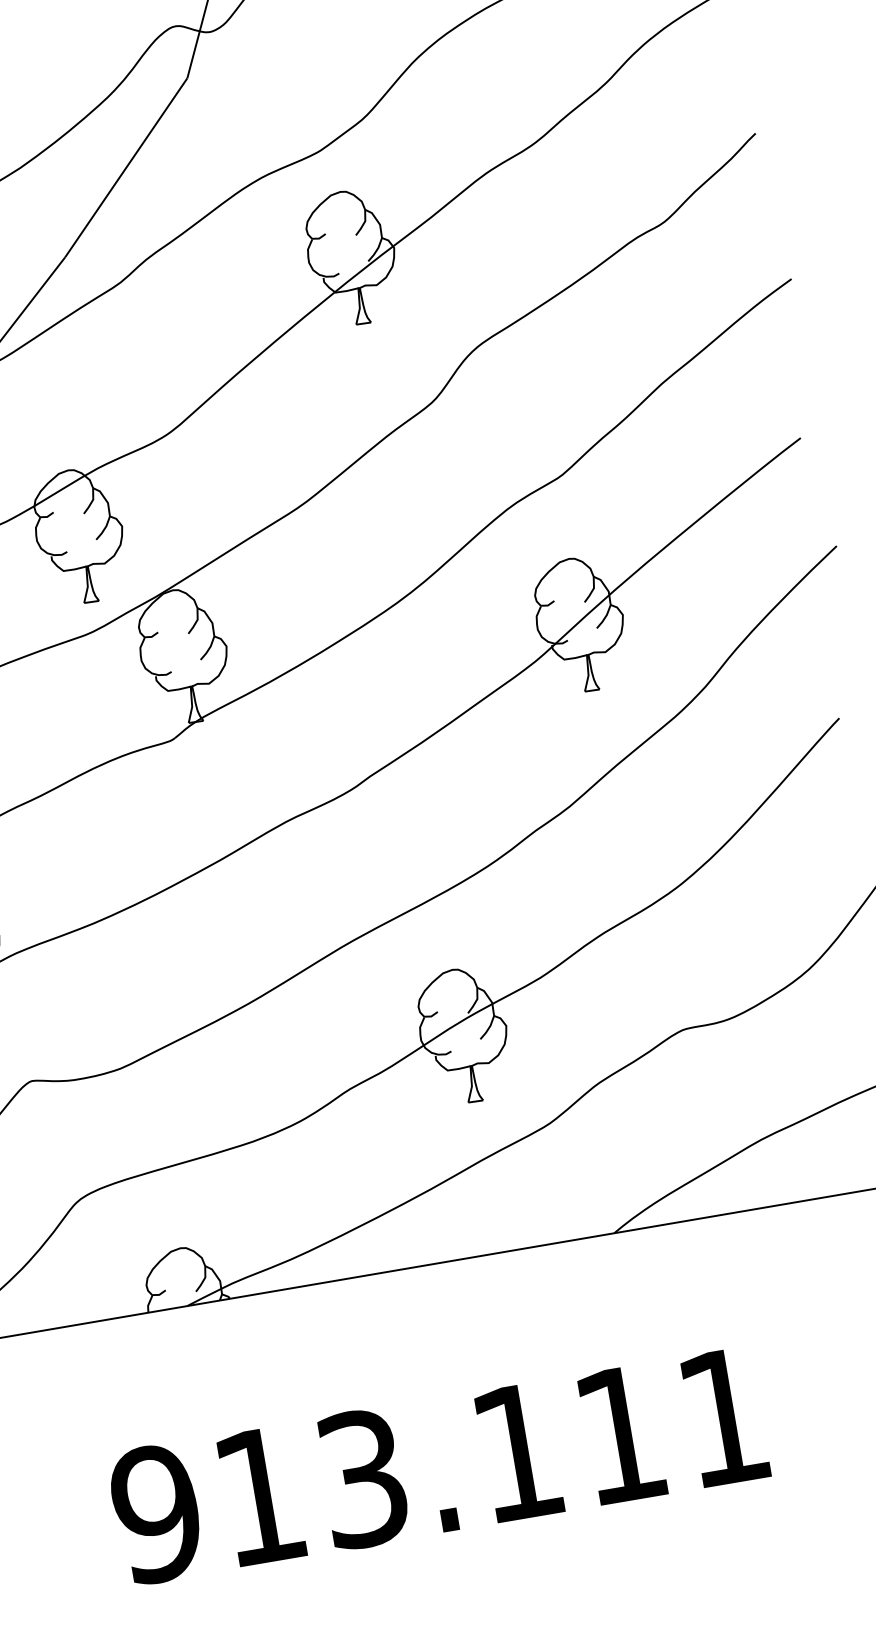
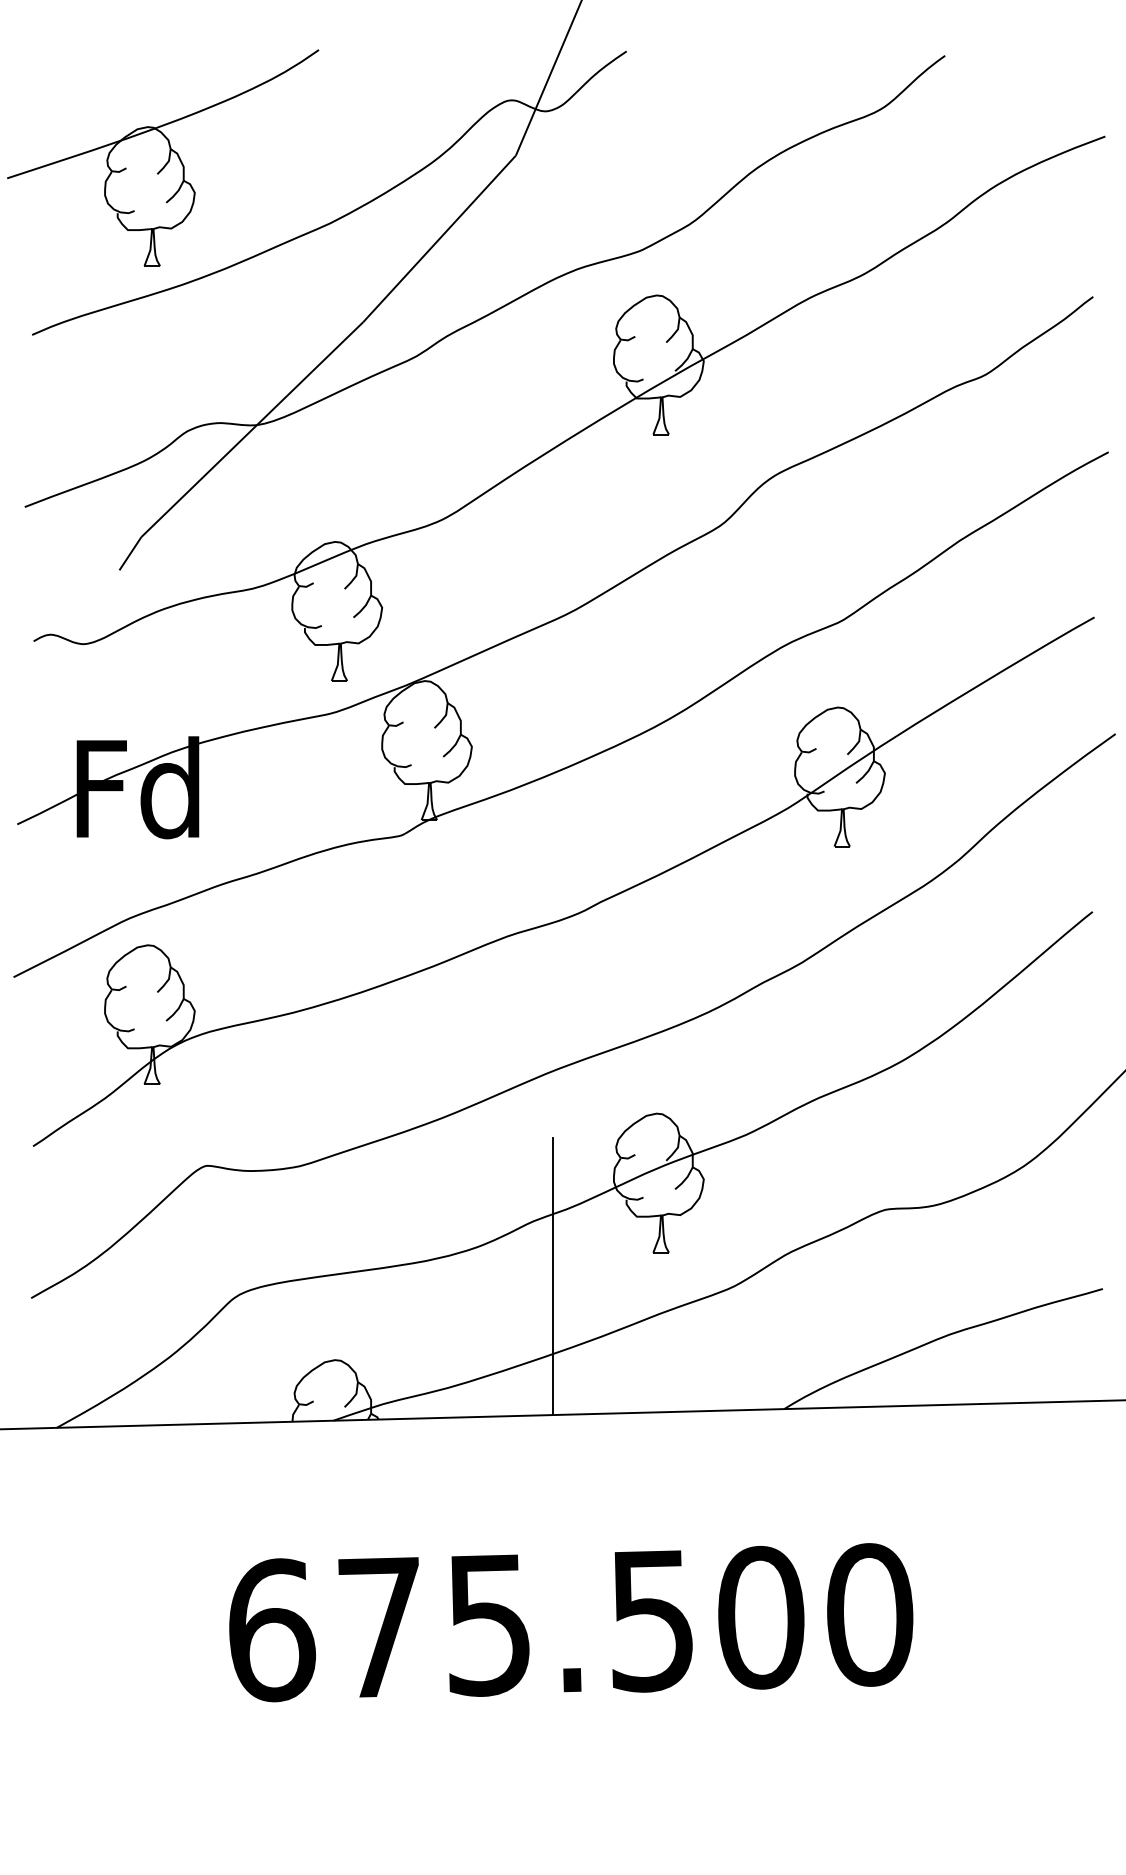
line: (376, 1138) -> (553, 1276), added
text: (440, 1465) -> (570, 1622), 913.111 -> 675.500

